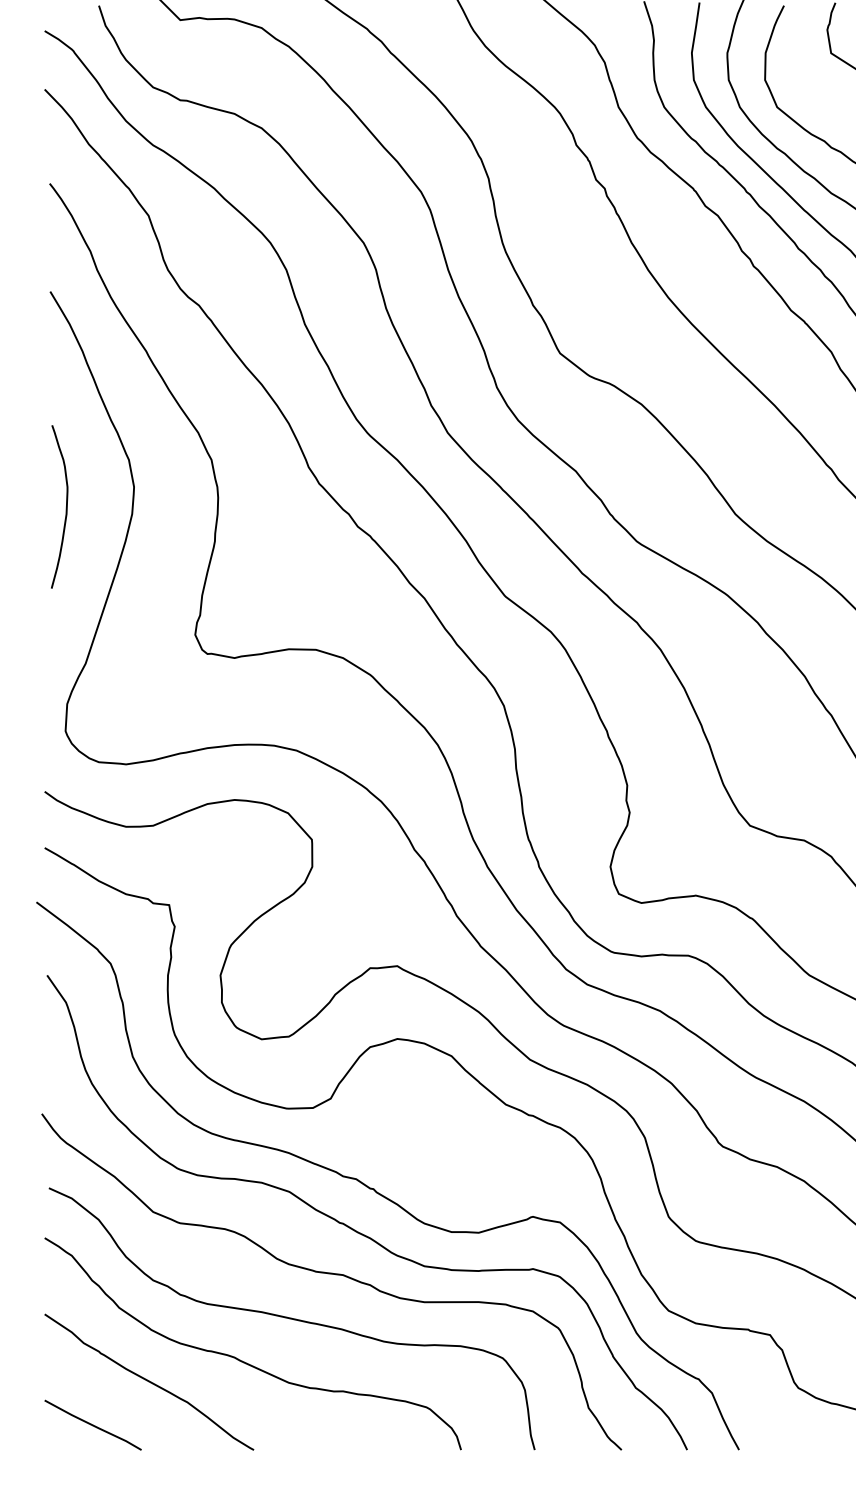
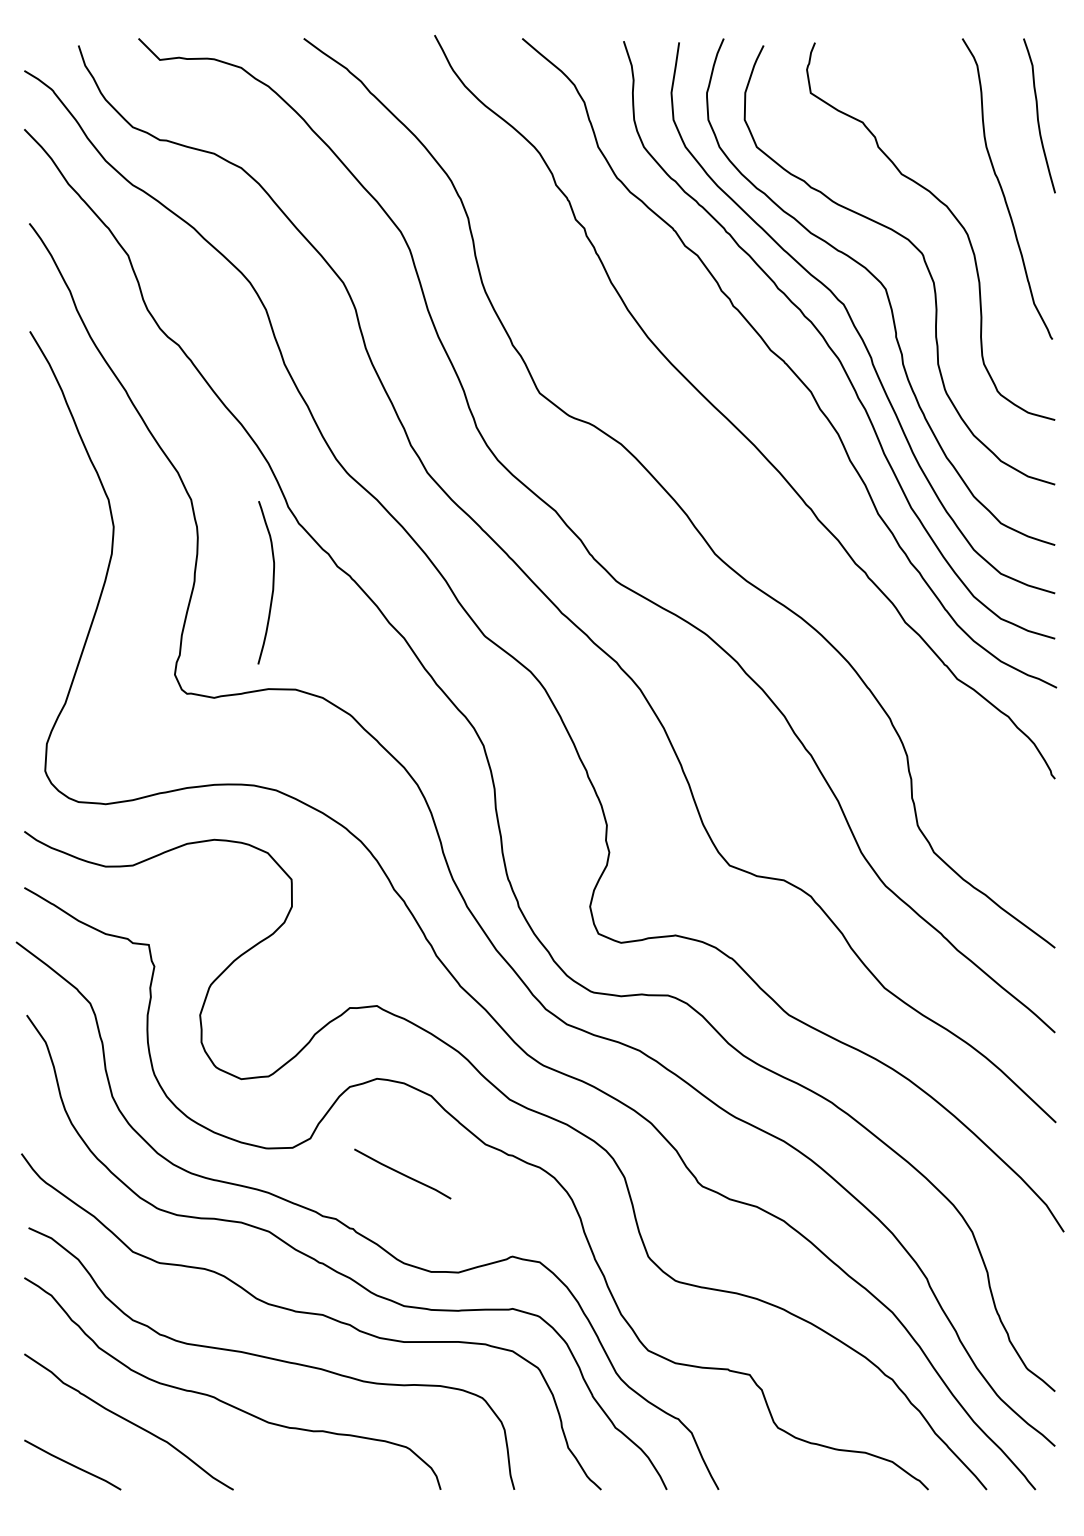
curve: (65, 506) -> (272, 582), moved
line: (422, 1133) -> (402, 1173), added

